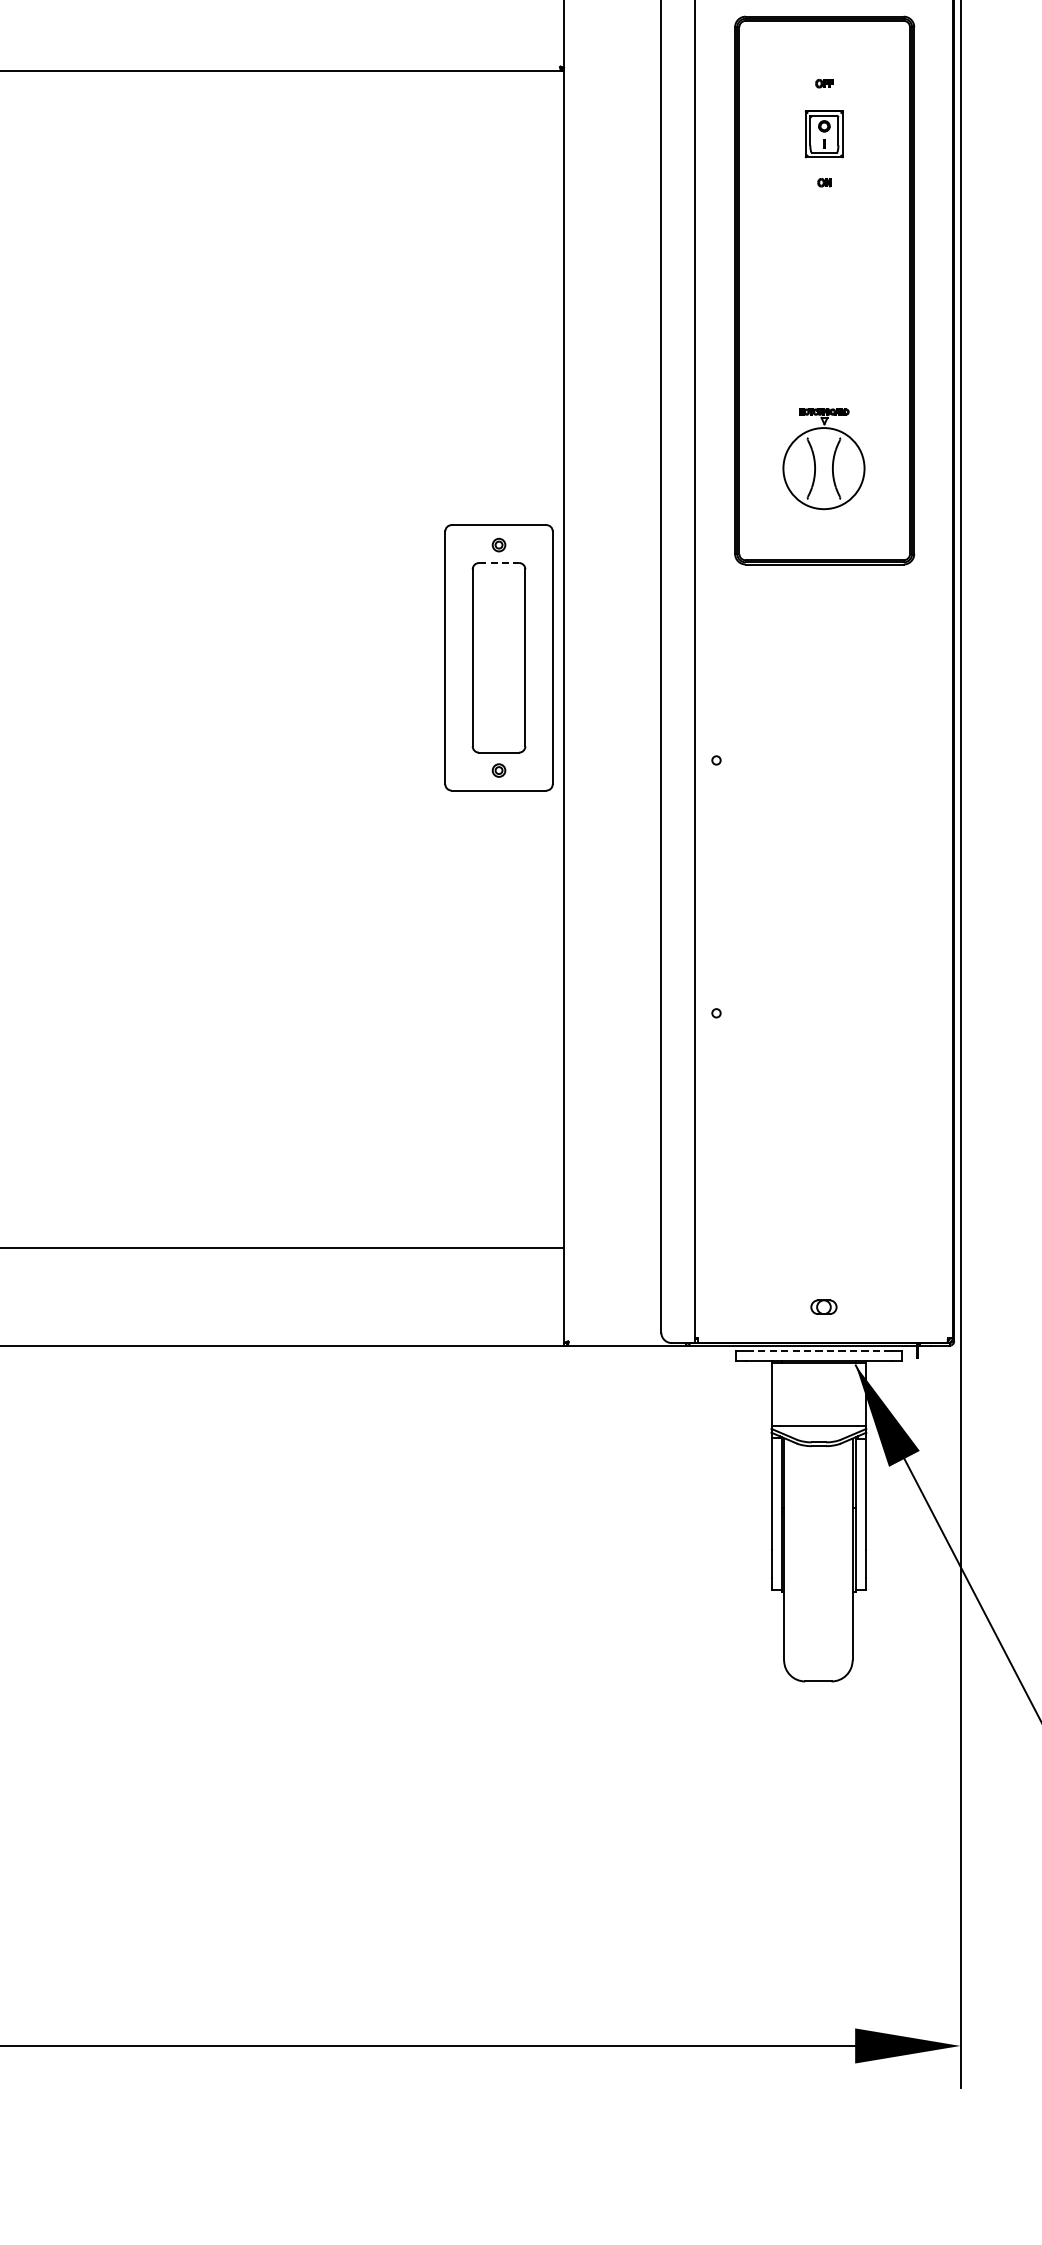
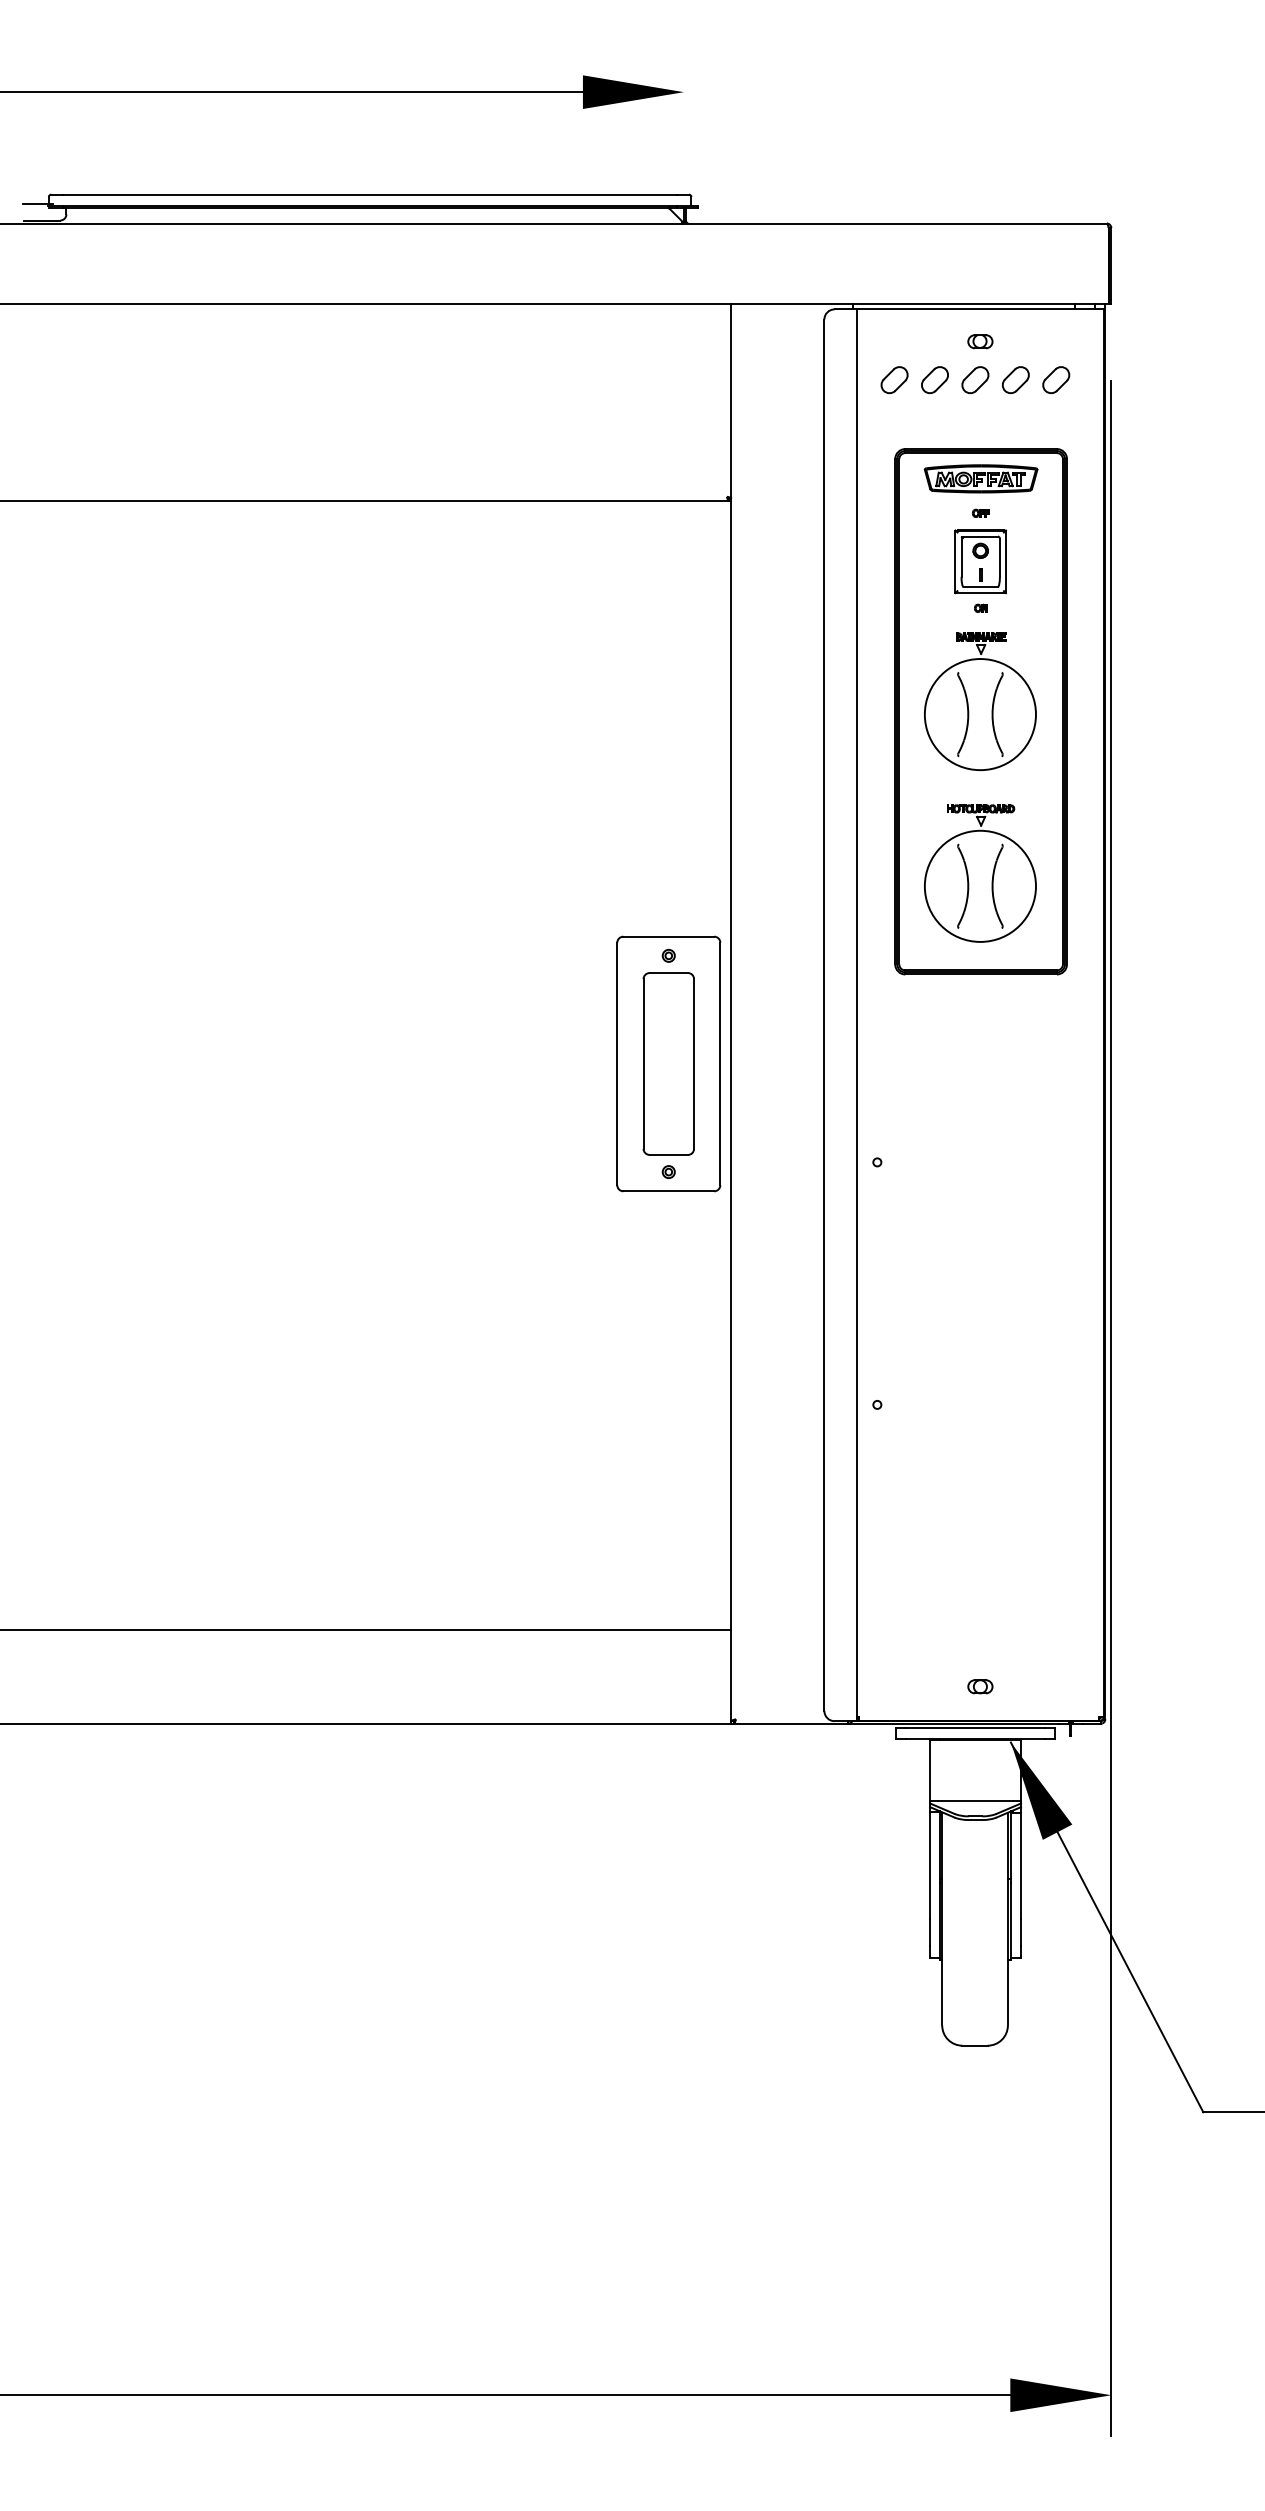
part: (824, 47) -> (980, 478), added
part: (824, 133) -> (980, 561), size x1.43
part: (824, 279) -> (980, 701), added
part: (824, 459) -> (980, 873), size x1.43
line: (499, 563) -> (669, 973), dashed -> solid
line: (818, 1350) -> (975, 1728), dashed -> solid

